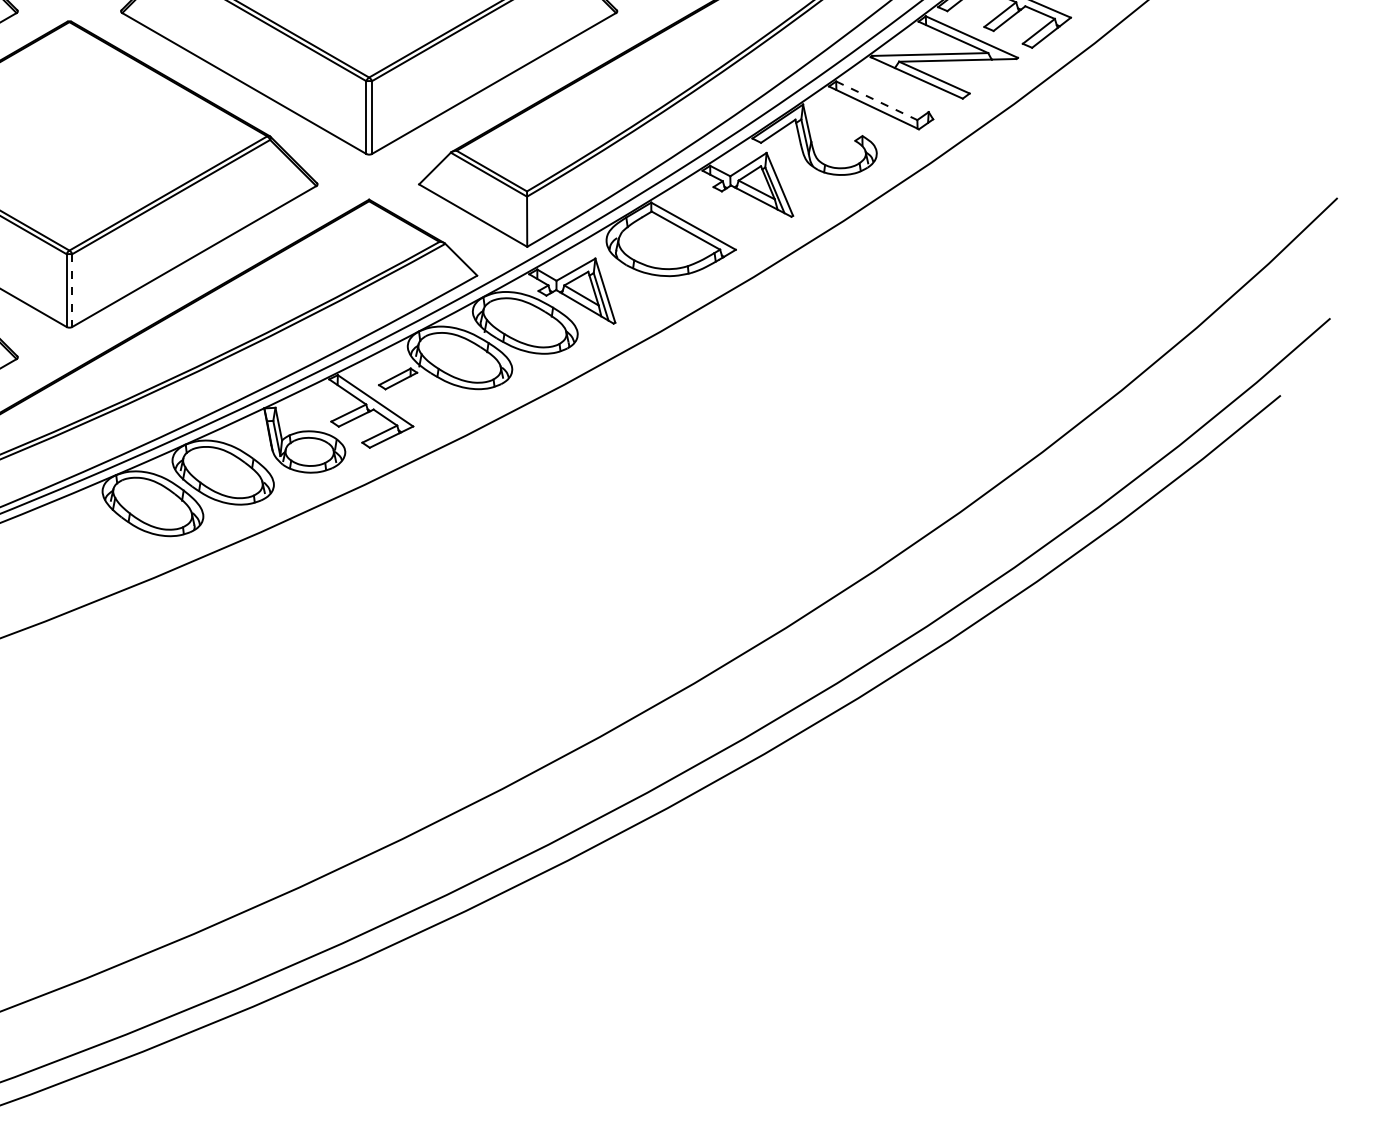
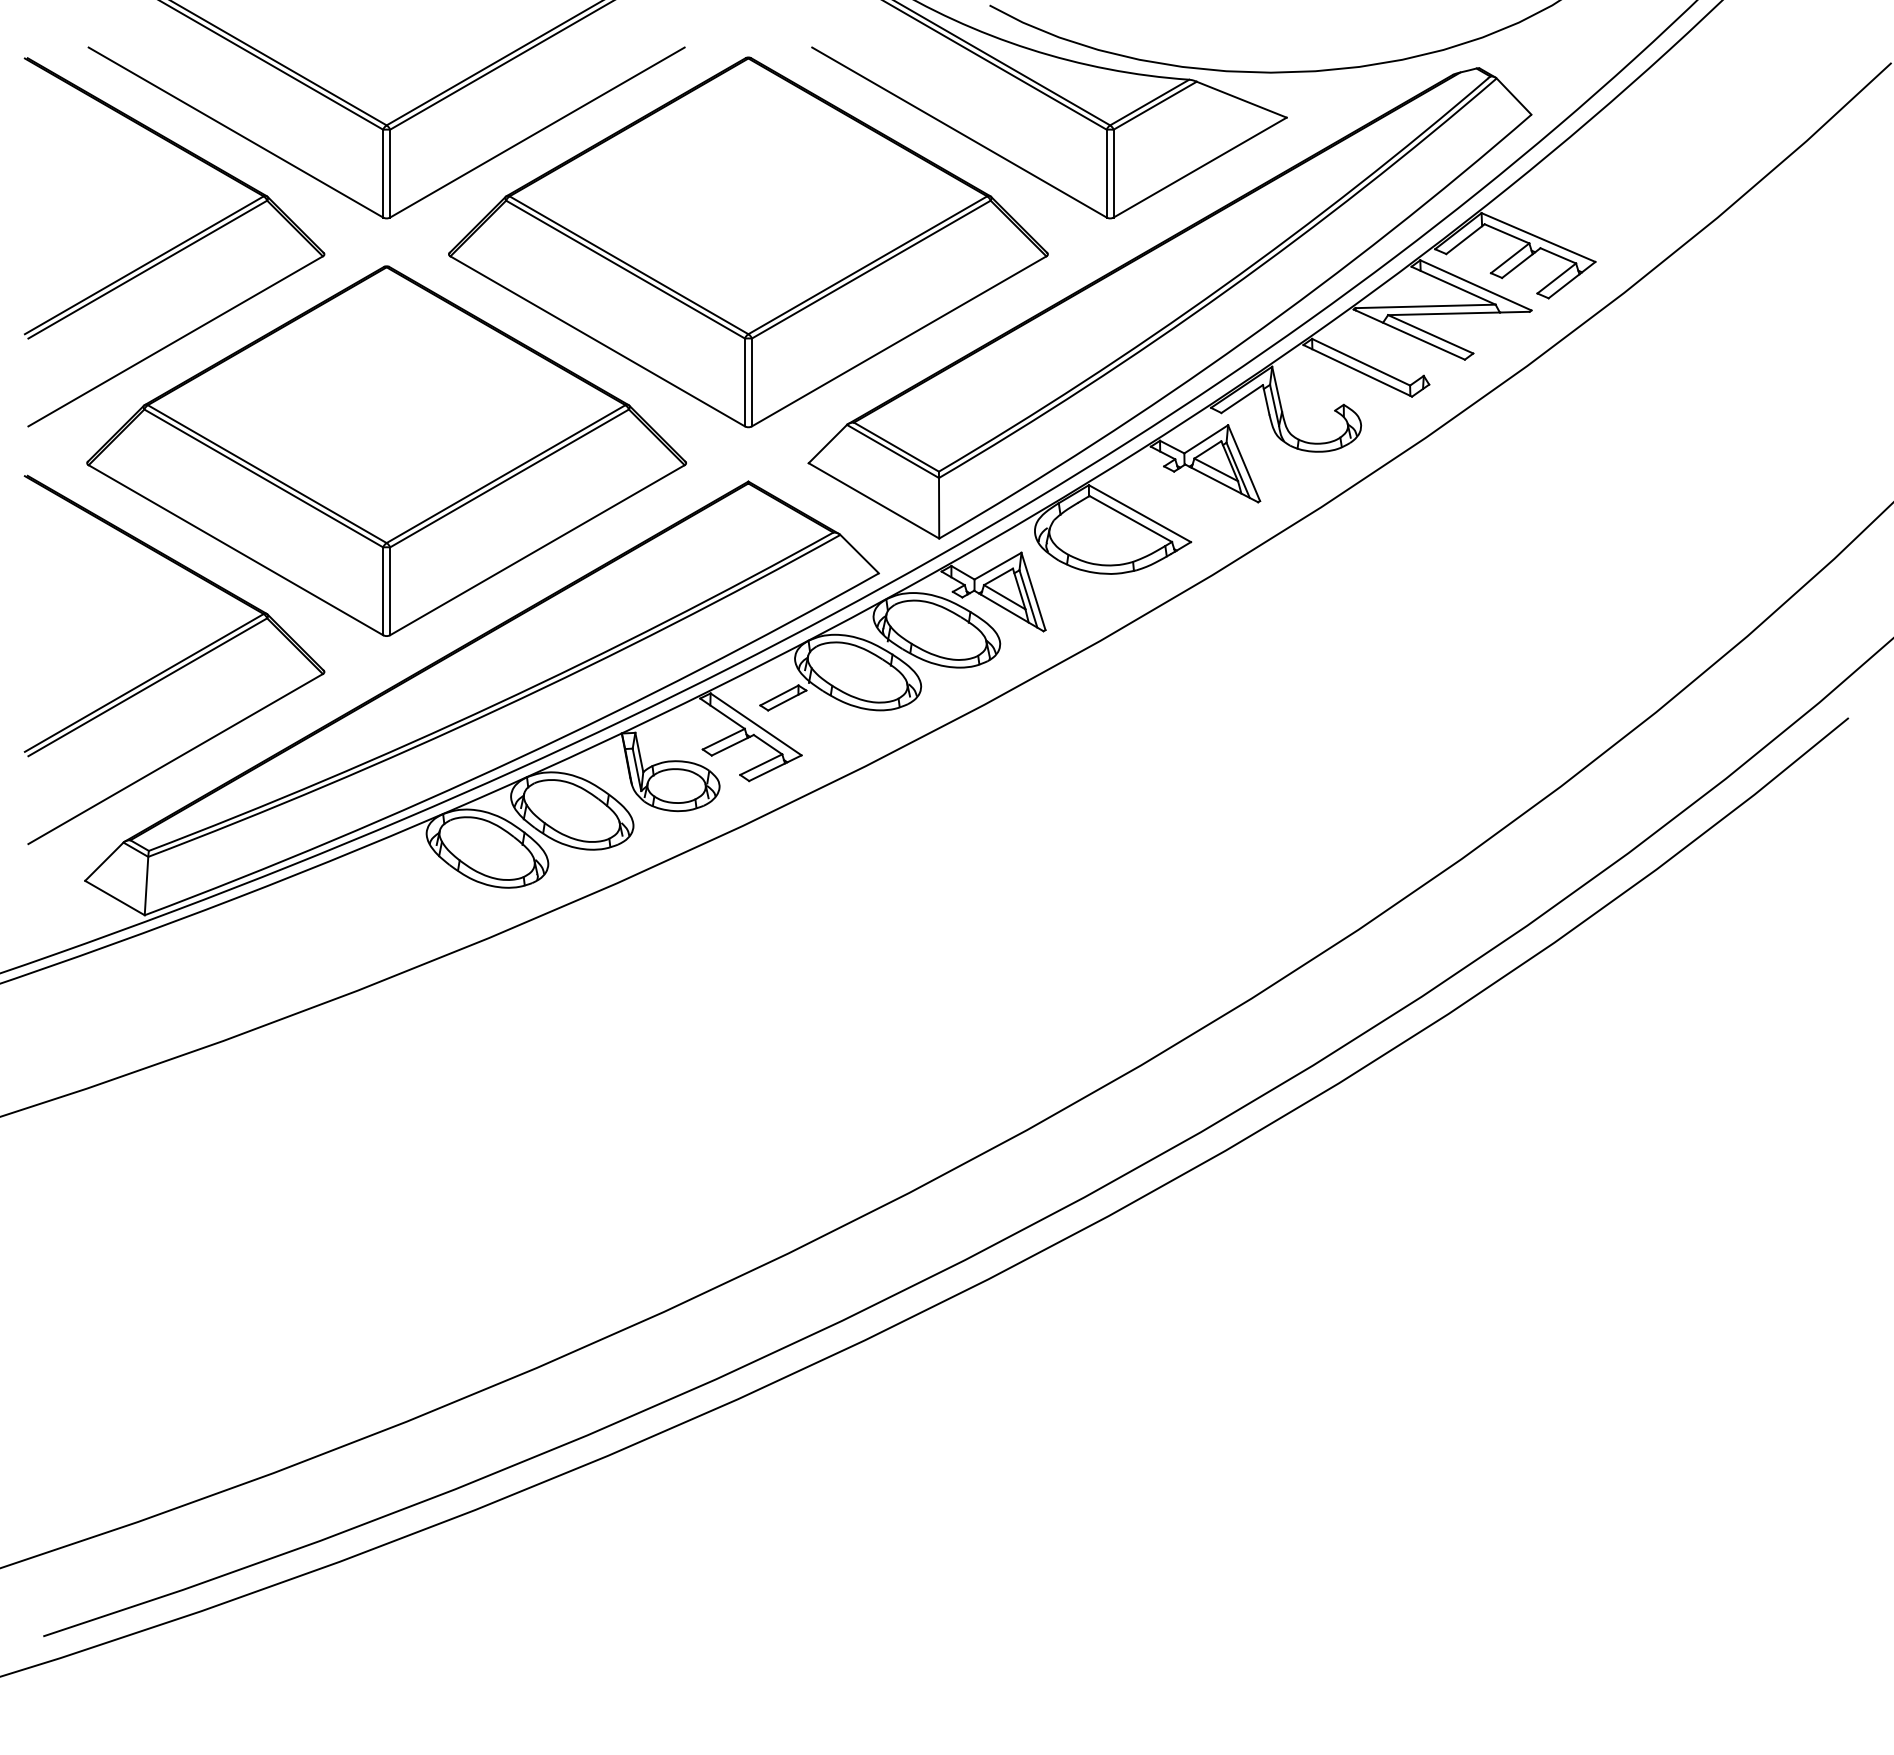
line: (877, 100) -> (1361, 362), dashed -> solid
line: (72, 290) -> (390, 591), dashed -> solid

